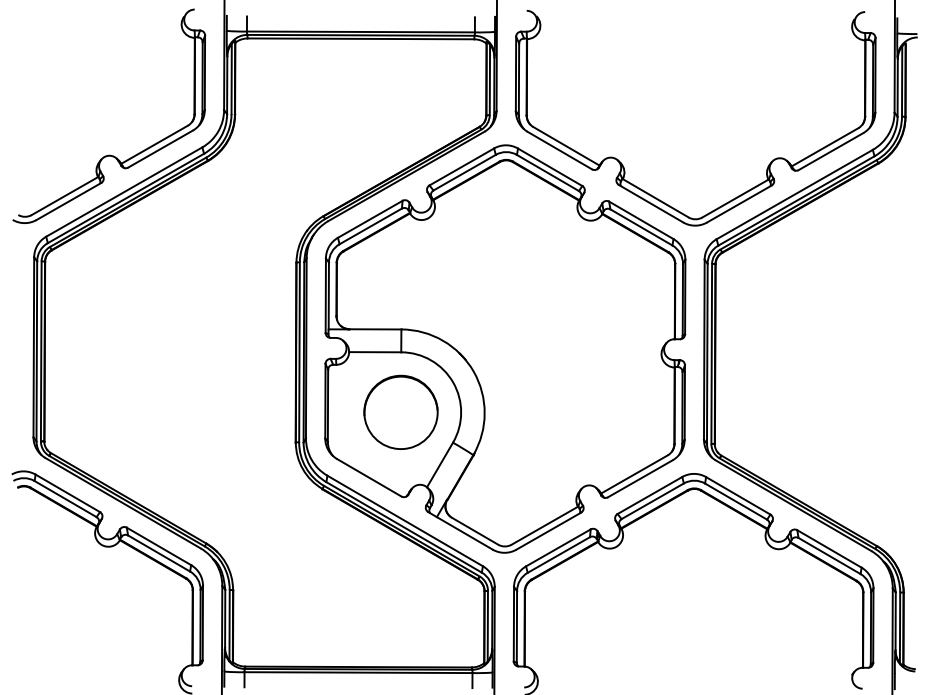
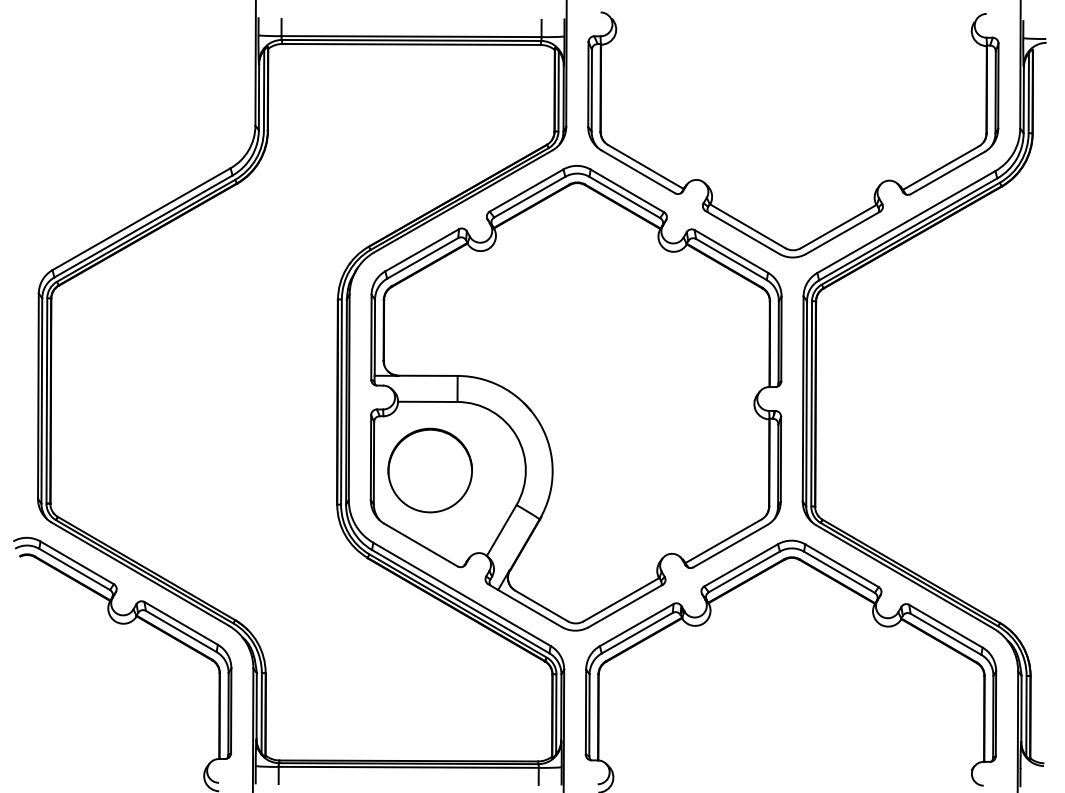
part: (109, 154) -> (124, 176), removed
part: (400, 412) -> (429, 470), moved

